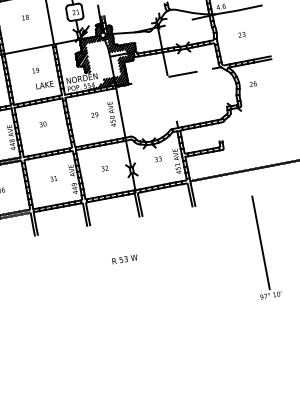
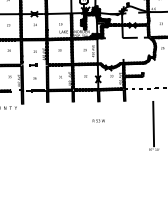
text: (124, 258) -> (98, 120), moved

